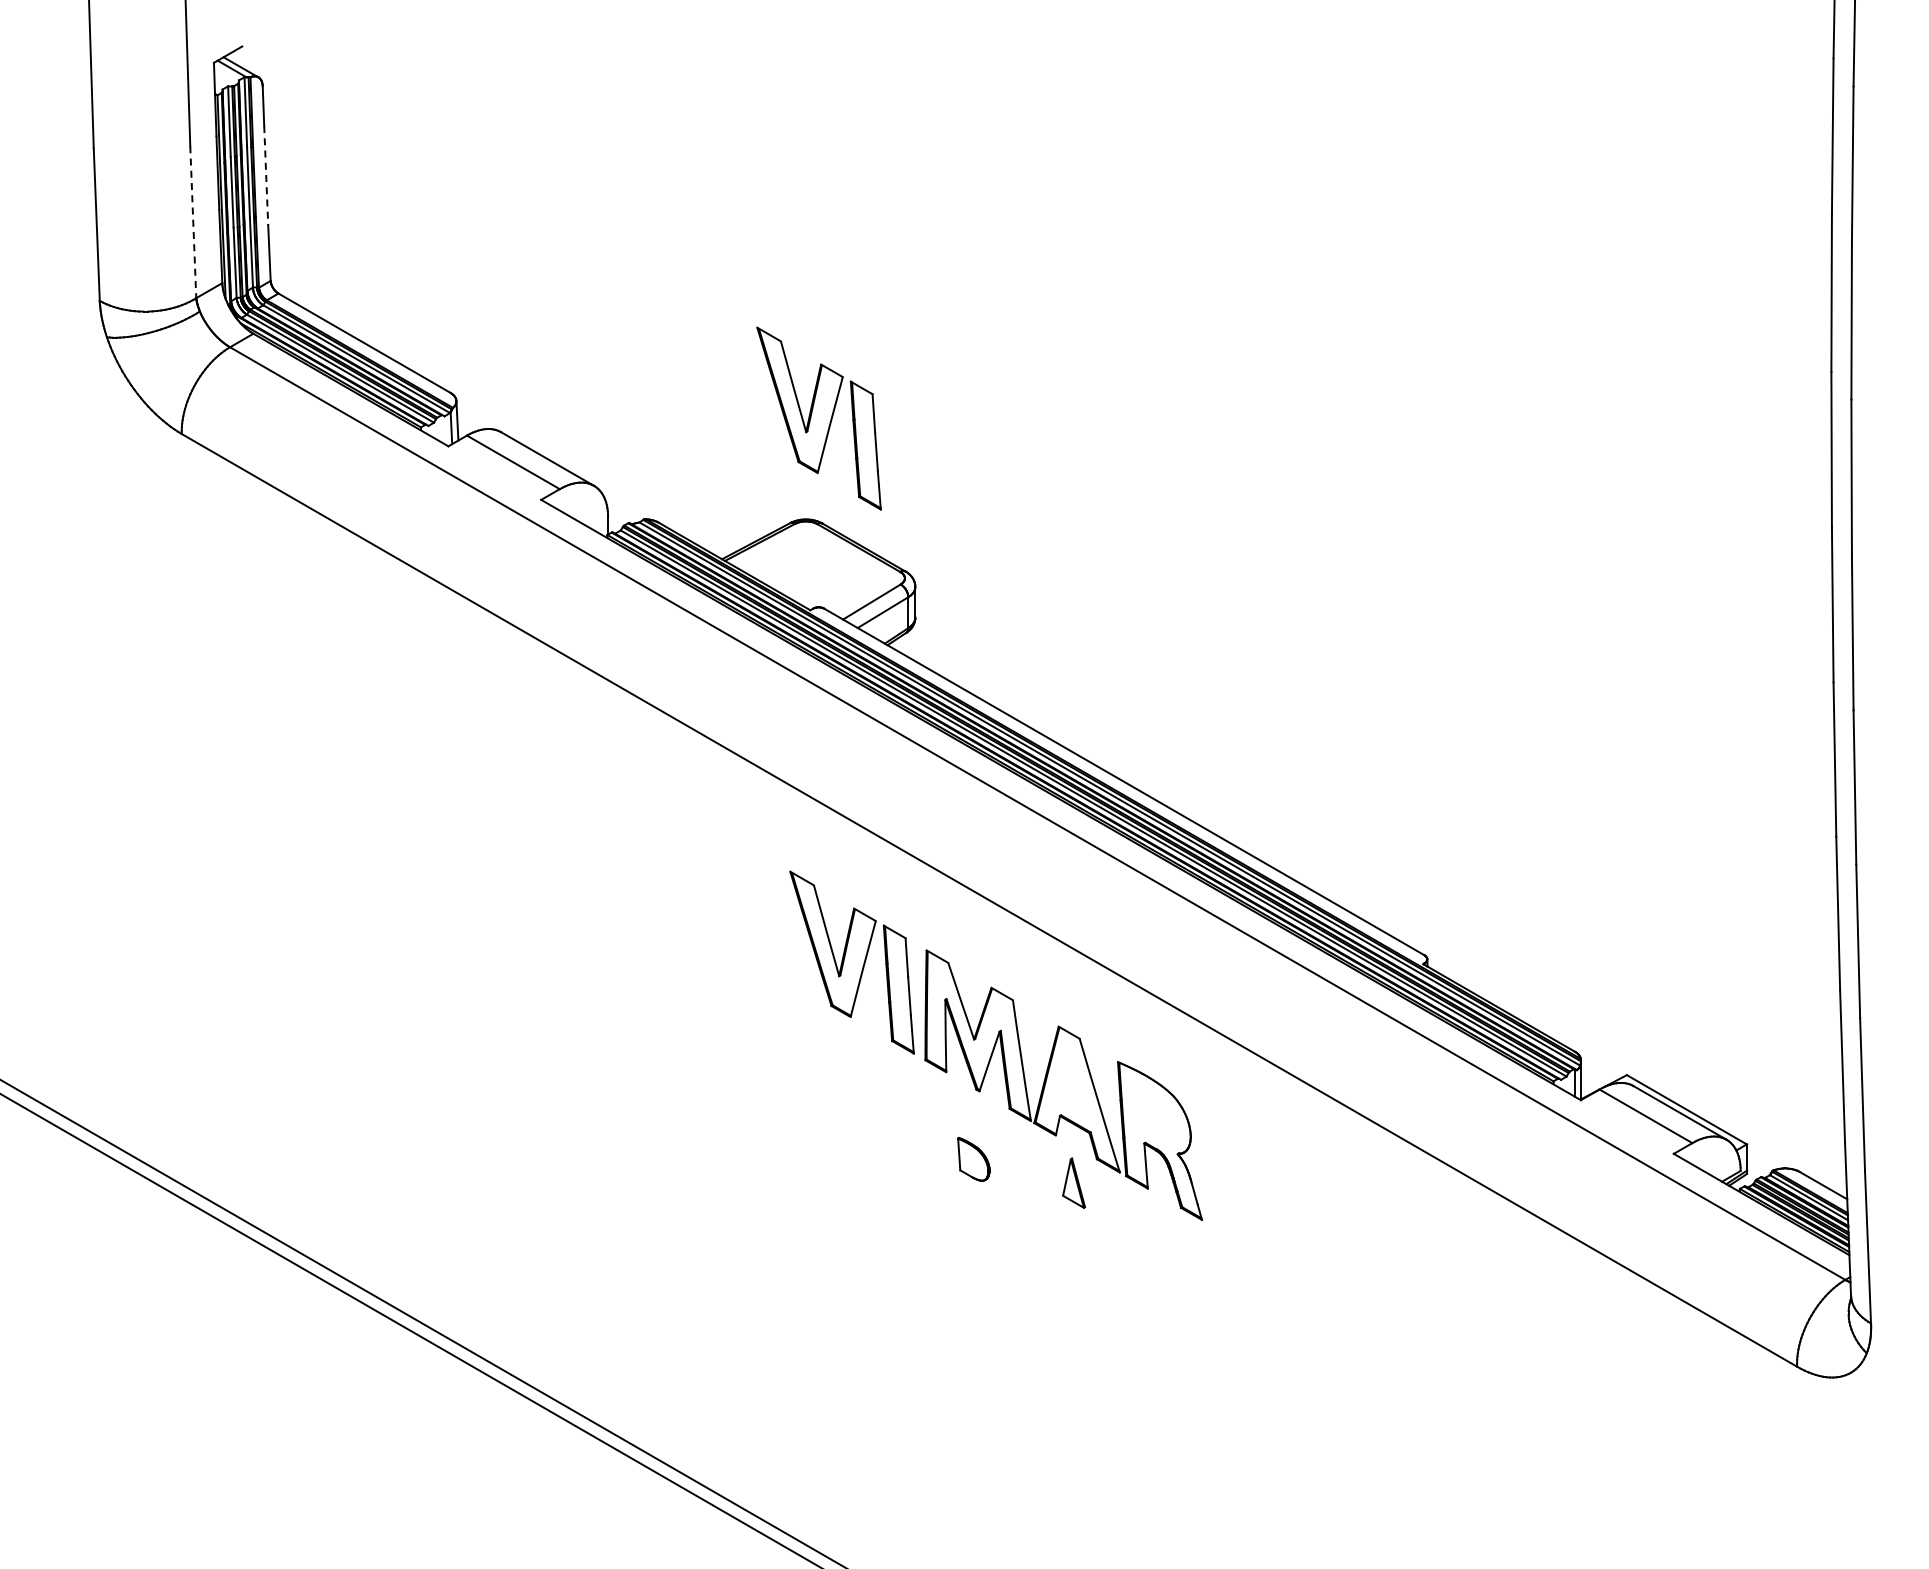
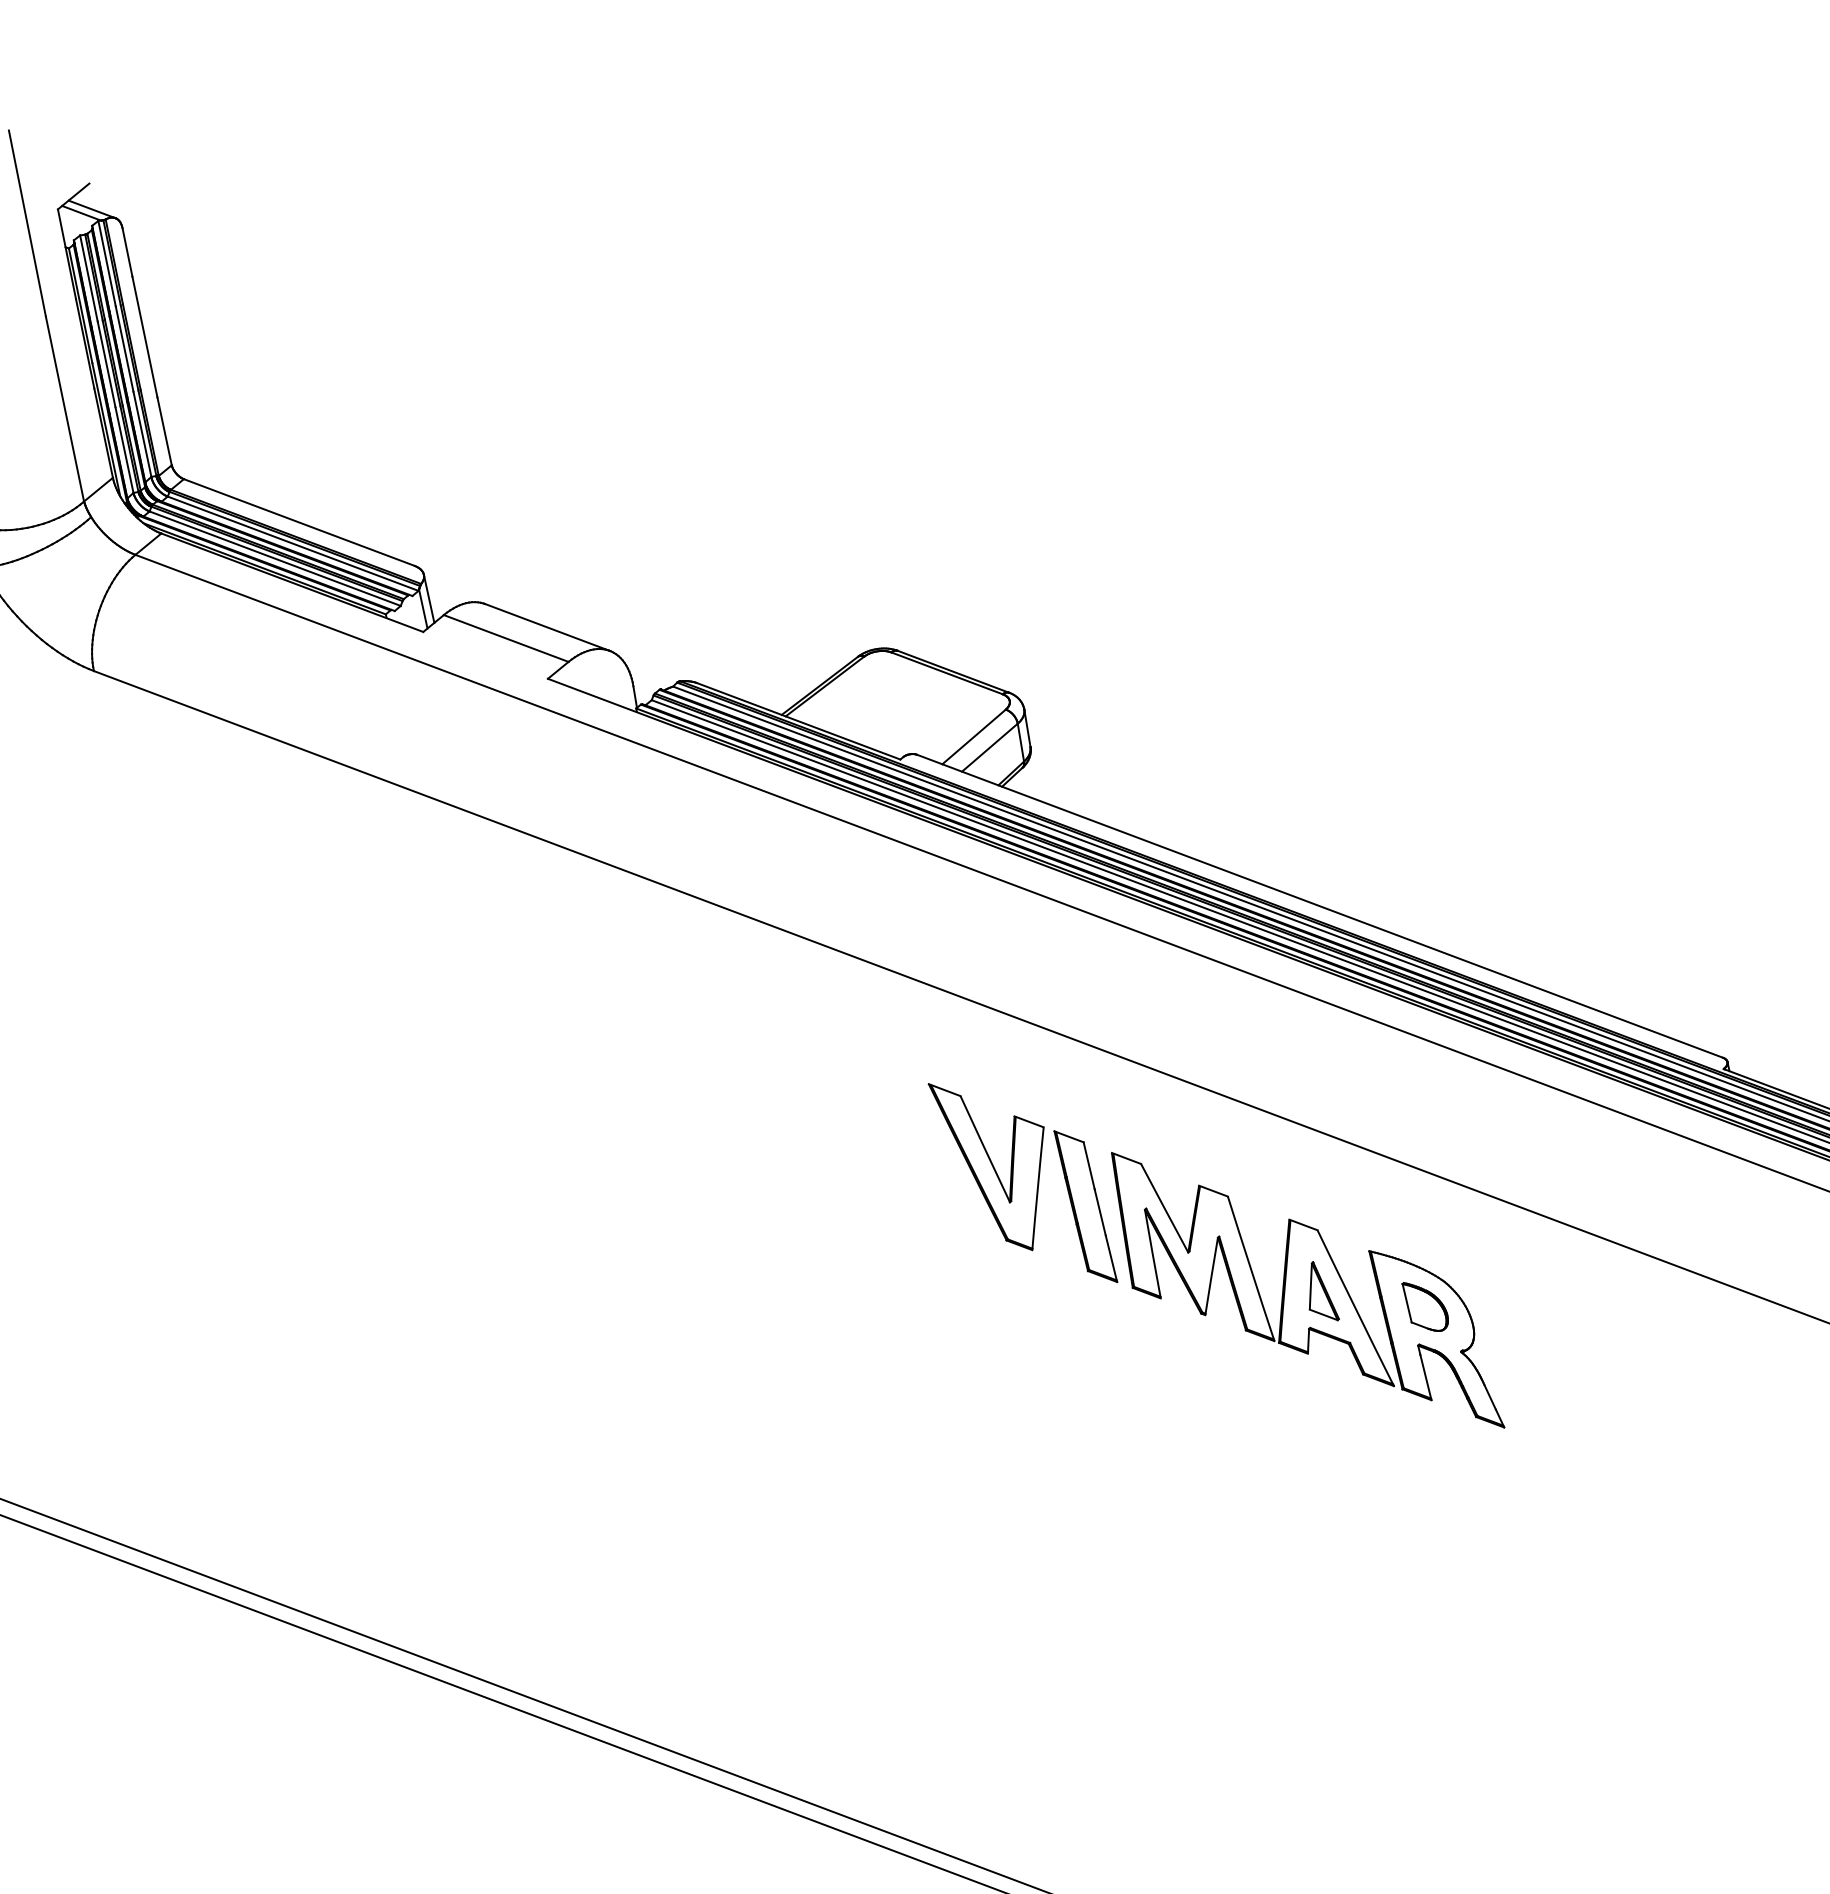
line: (266, 175) -> (145, 336), dashed -> solid
line: (193, 222) -> (65, 409), dashed -> solid
part: (818, 418) -> (871, 522), removed
part: (973, 1159) -> (1425, 1306), moved
part: (1074, 1182) -> (1321, 1291), moved

